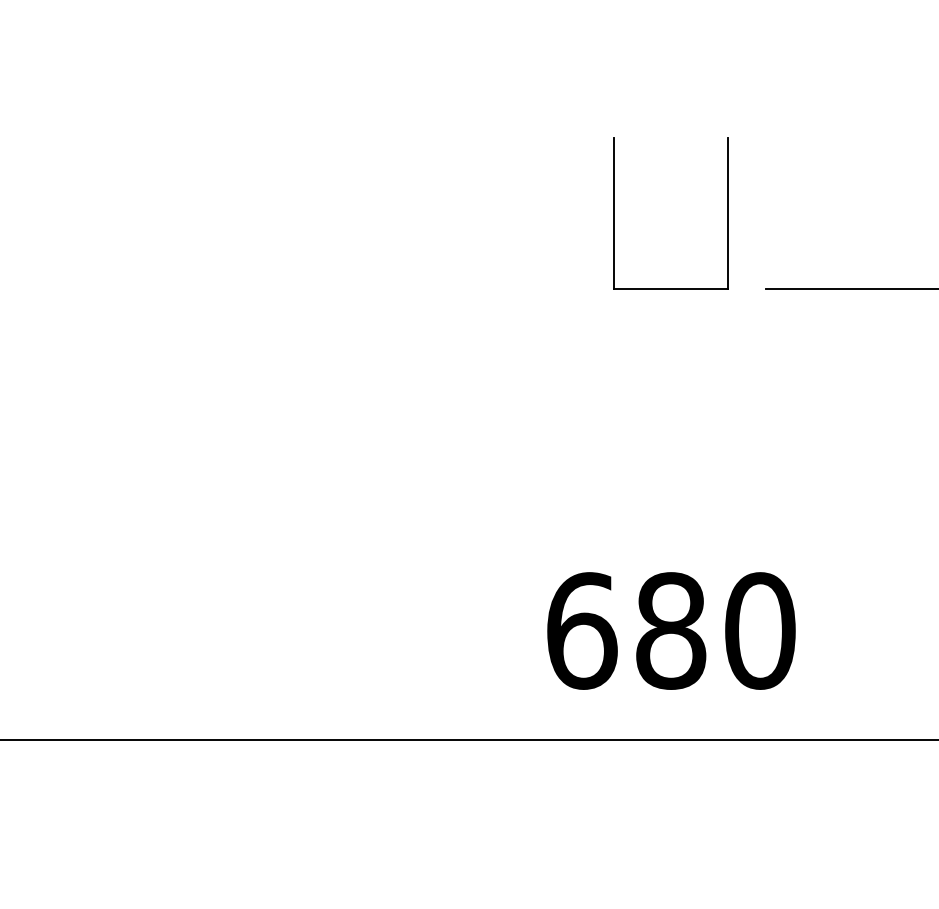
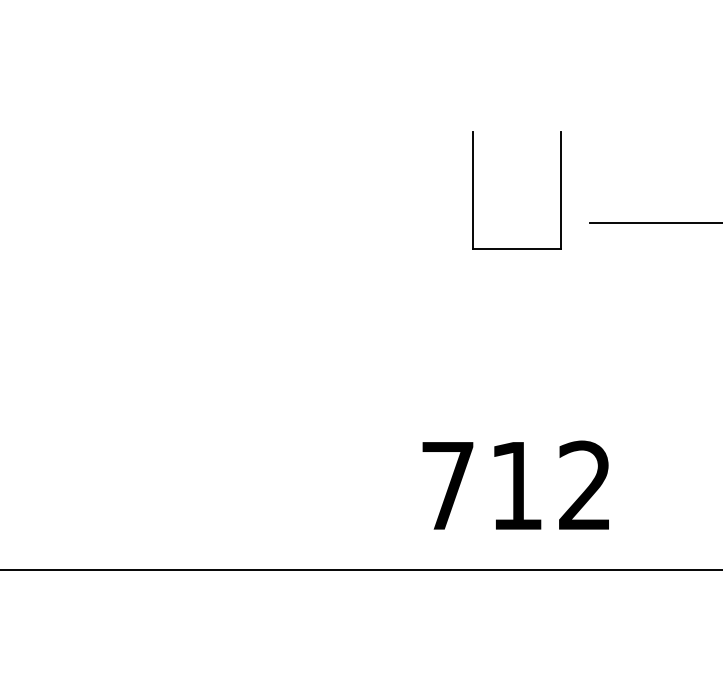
part: (614, 213) -> (473, 190), moved
text: (670, 630) -> (516, 485), 680 -> 712

